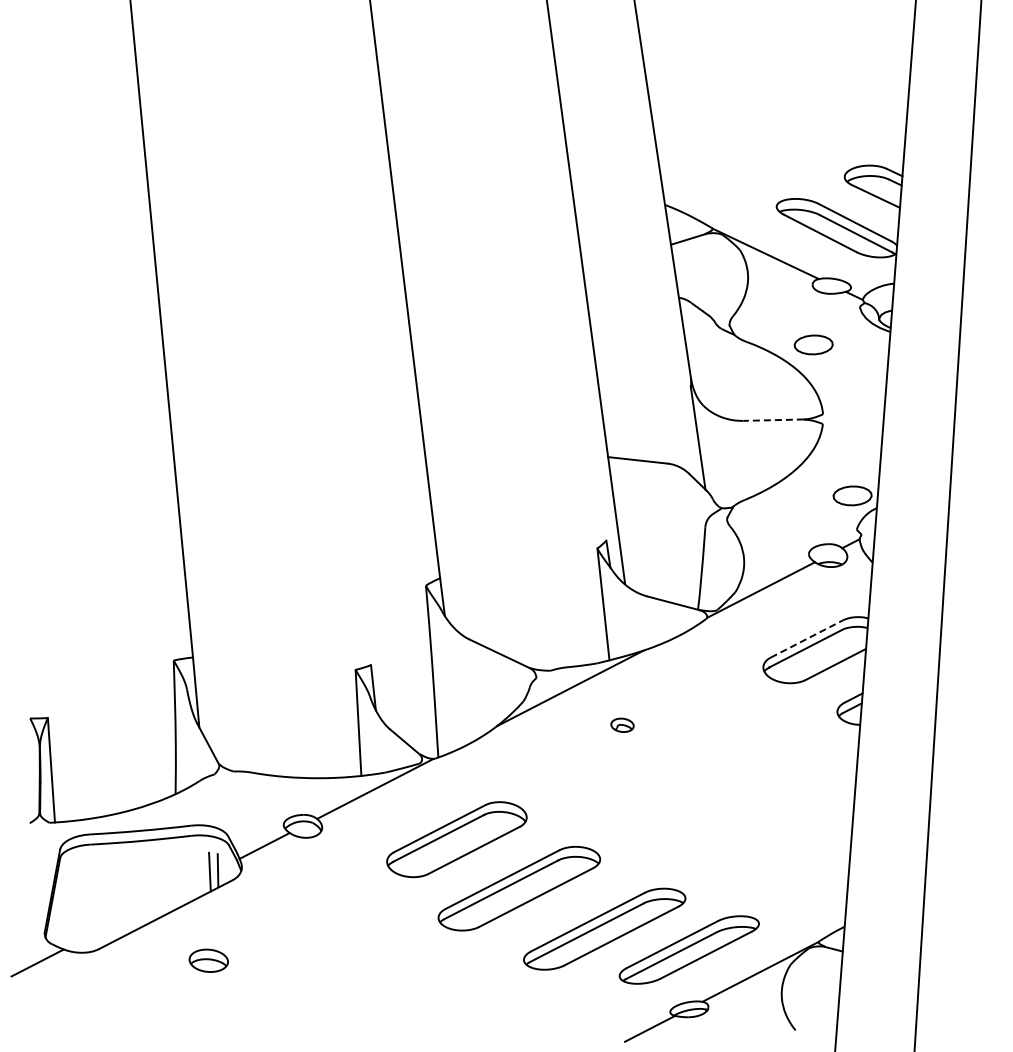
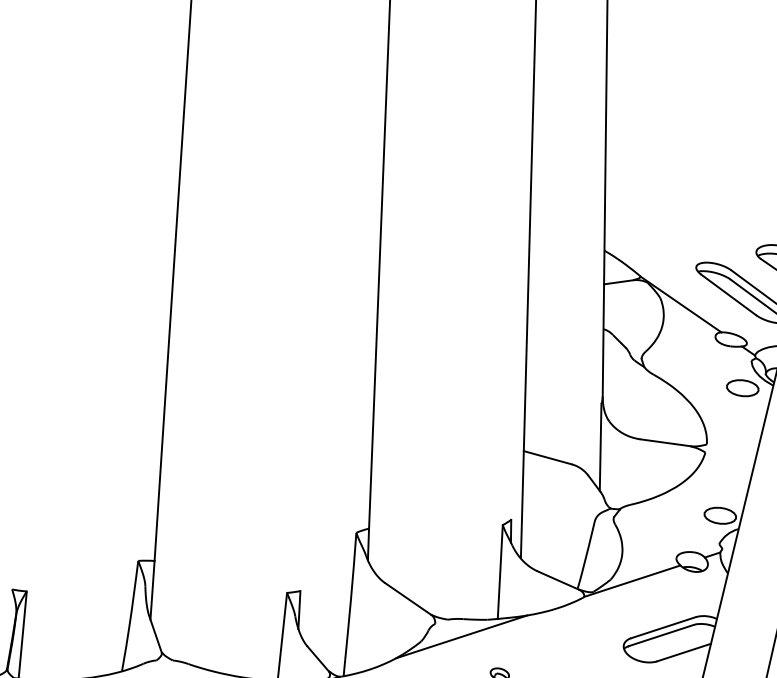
part: (813, 344) -> (742, 387), moved
line: (773, 420) -> (665, 443), dashed -> solid
line: (806, 638) -> (663, 627), dashed -> solid

